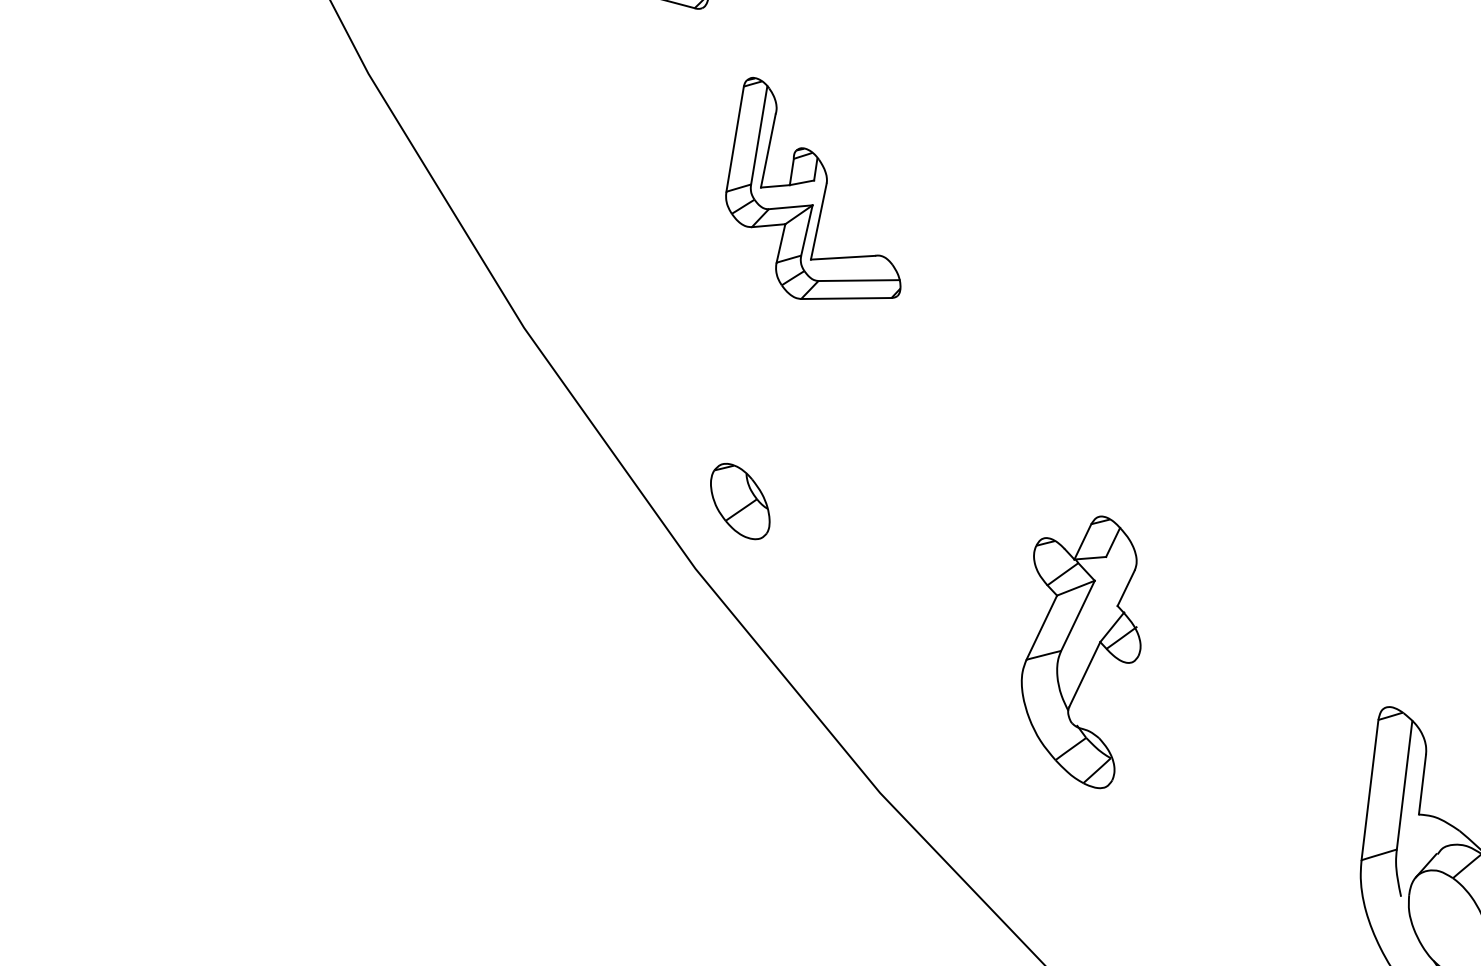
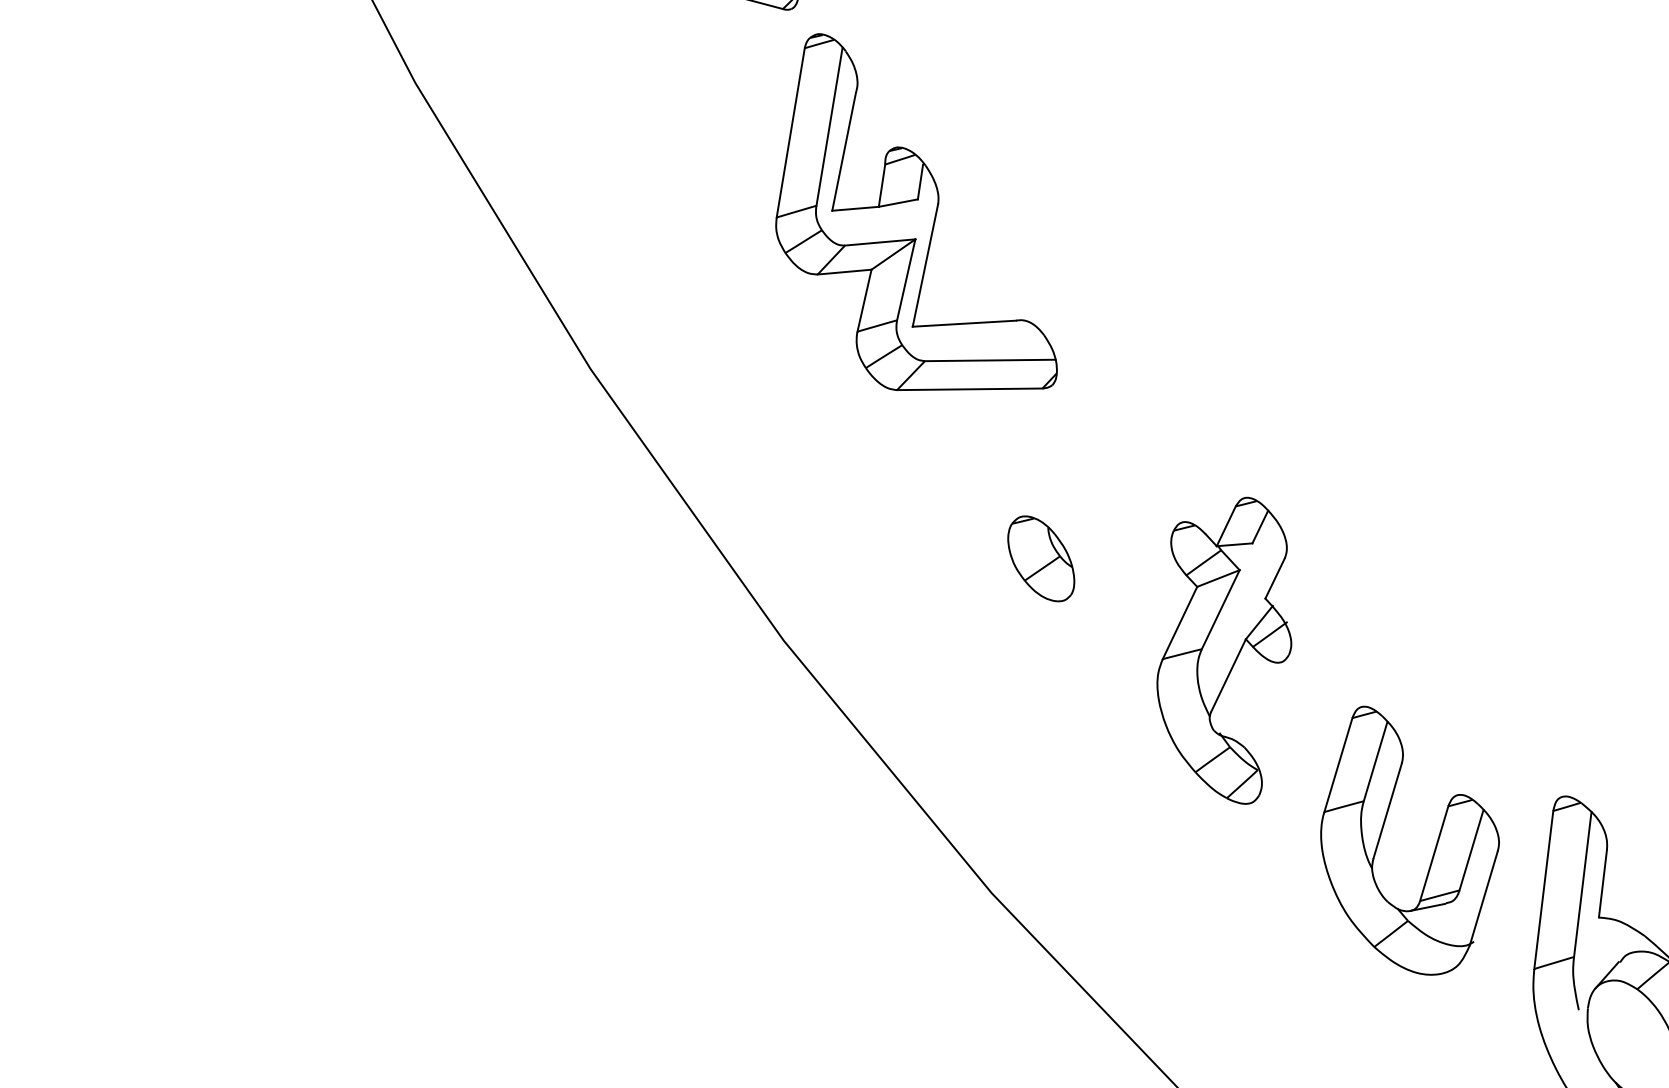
part: (813, 187) -> (916, 211), size x1.43
part: (740, 501) -> (1041, 558), moved
part: (1081, 652) -> (1224, 650), moved
part: (1273, 753) -> (1434, 848), added

